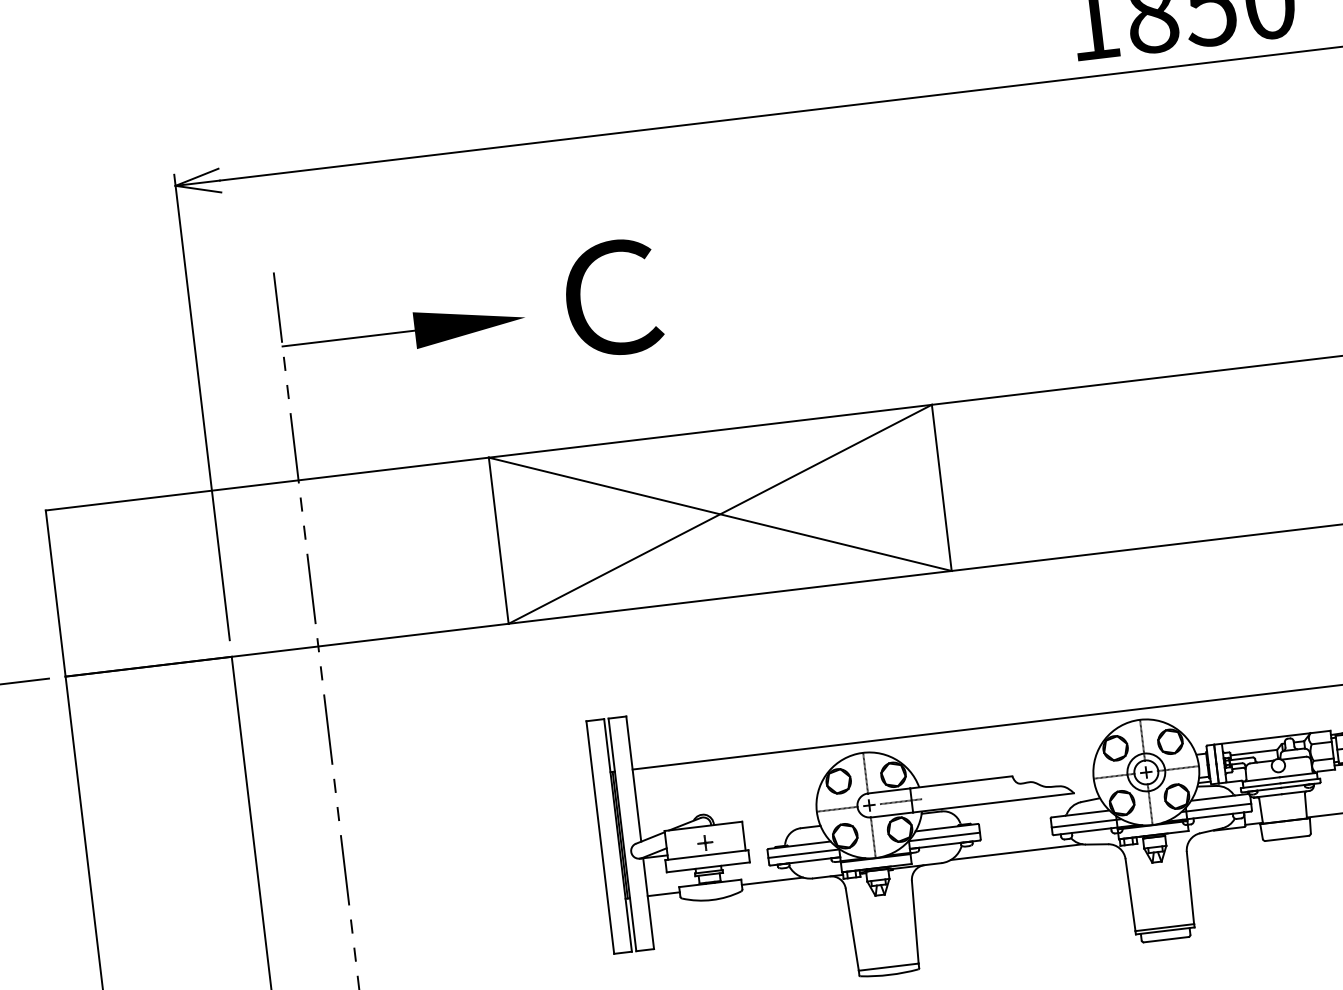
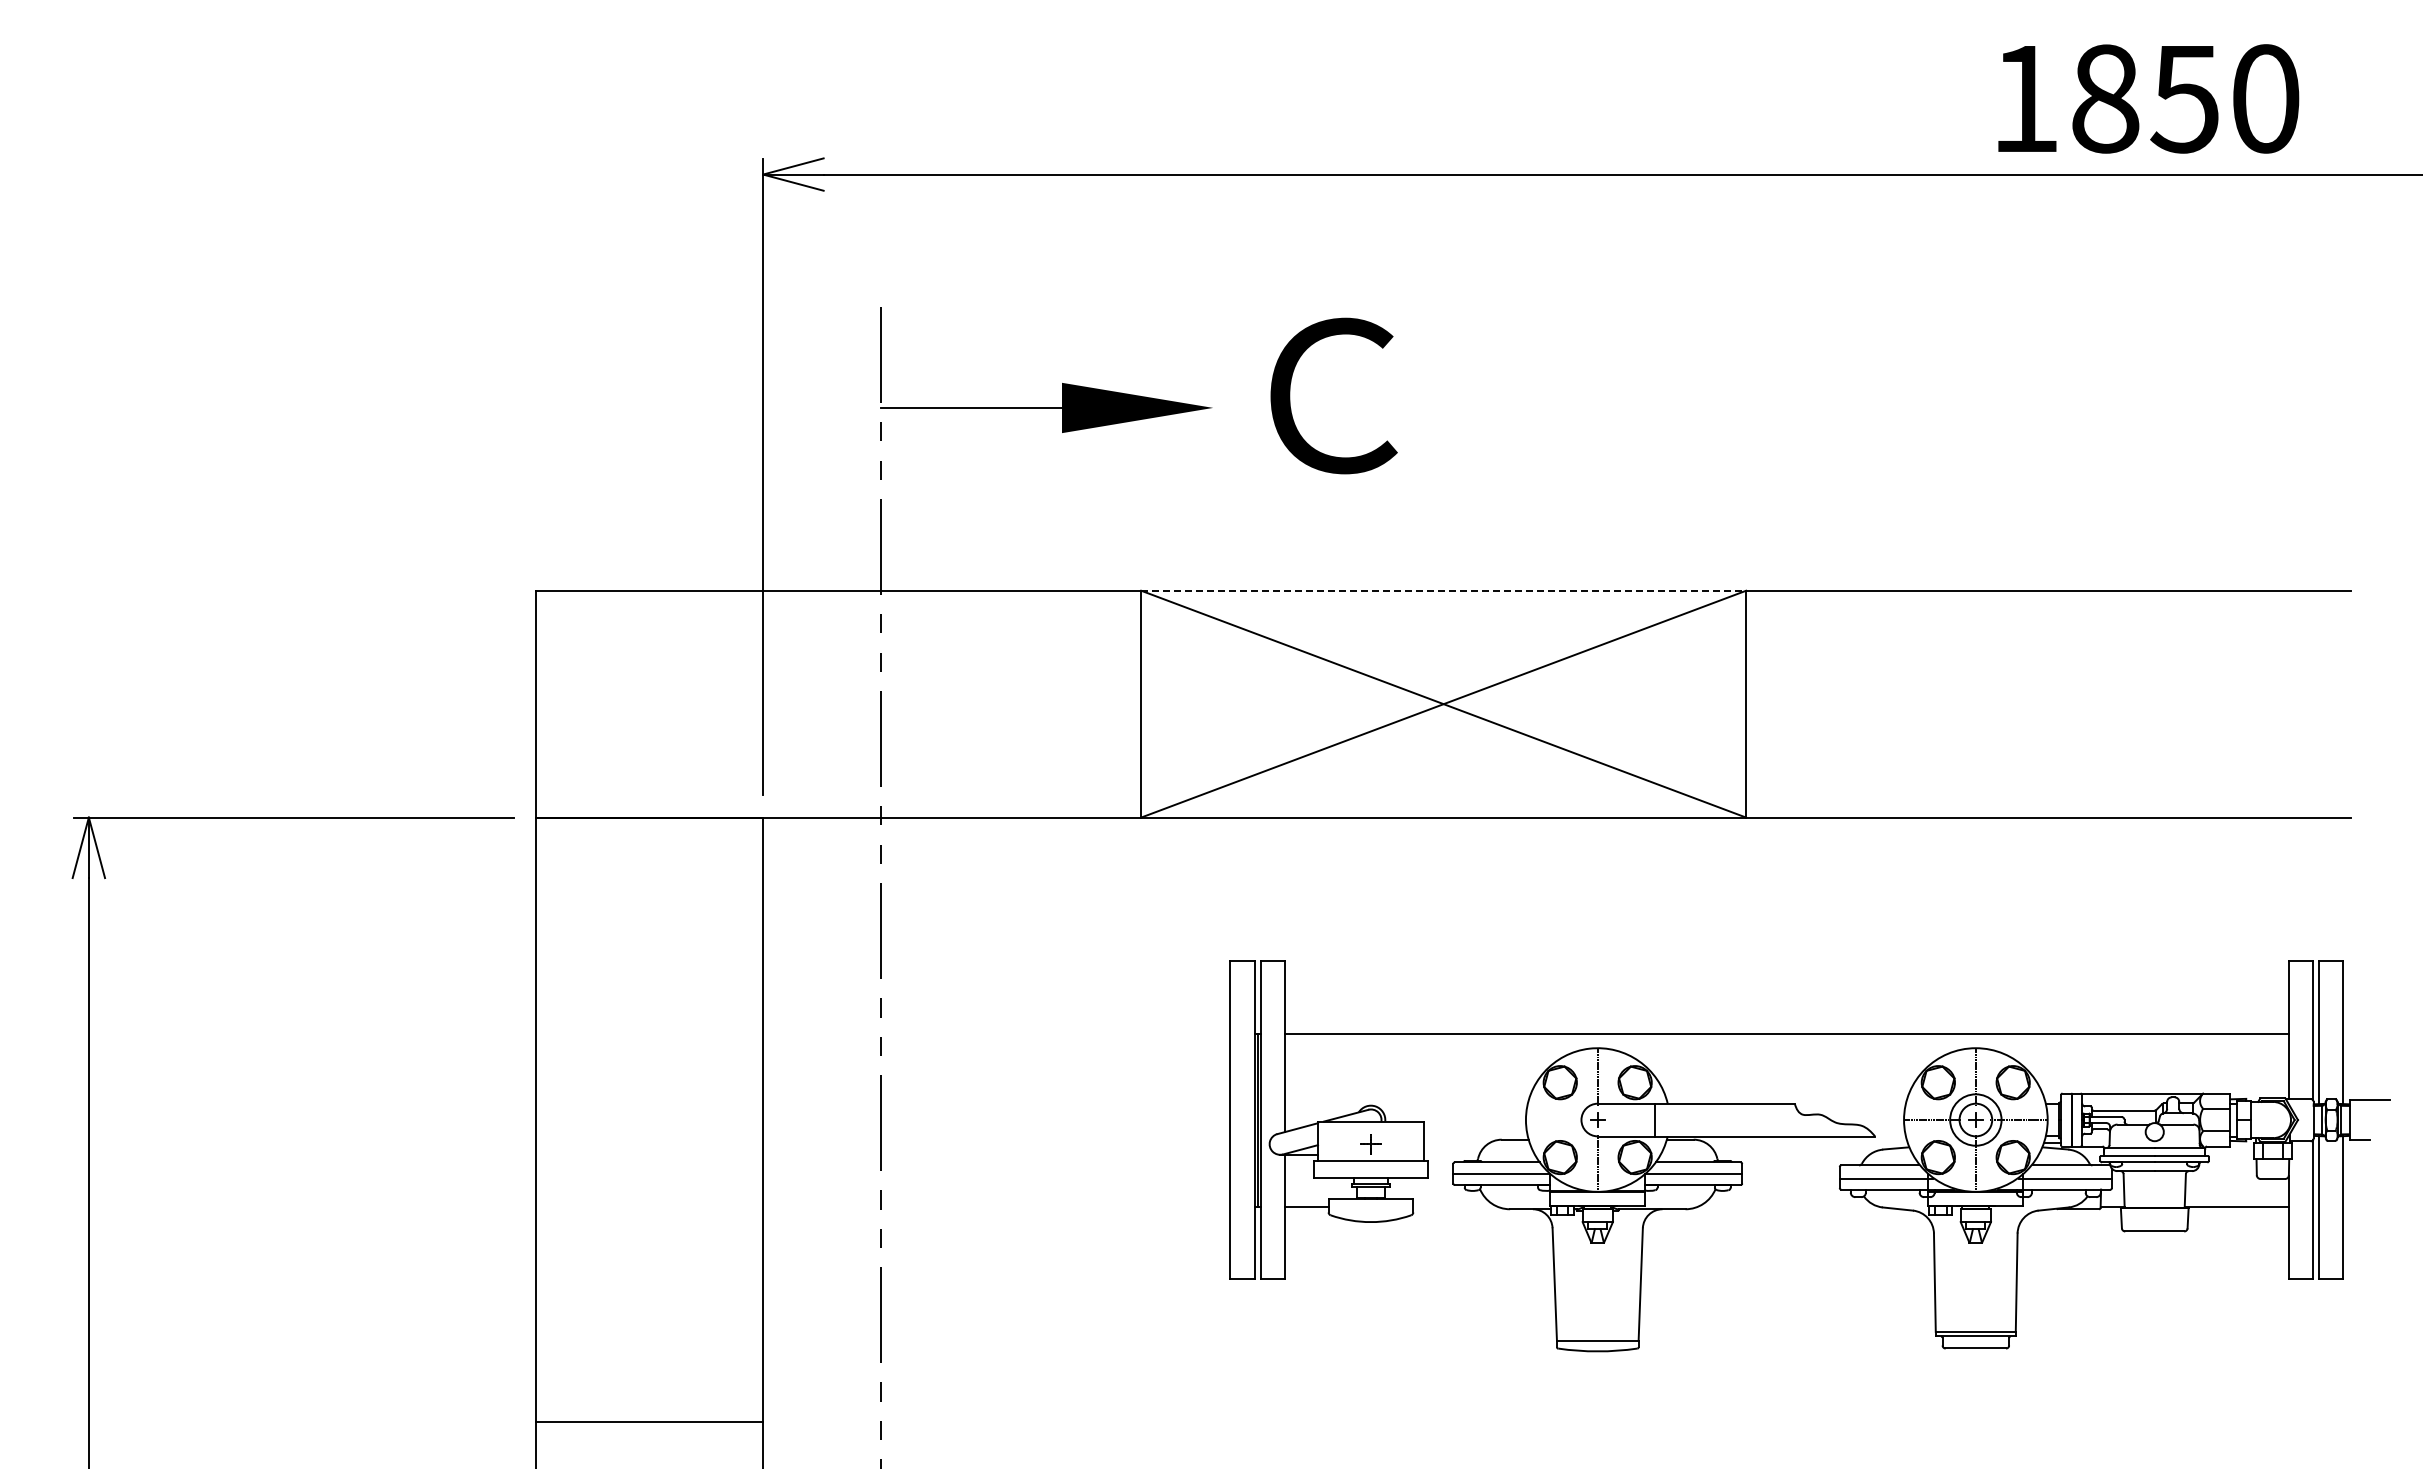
line: (710, 430) -> (1444, 590), solid -> dashed
line: (900, 802) -> (1640, 1120), removed
line: (837, 809) -> (1554, 1120), removed
line: (1016, 852) -> (1788, 1206), removed
line: (772, 881) -> (1454, 1206), removed

